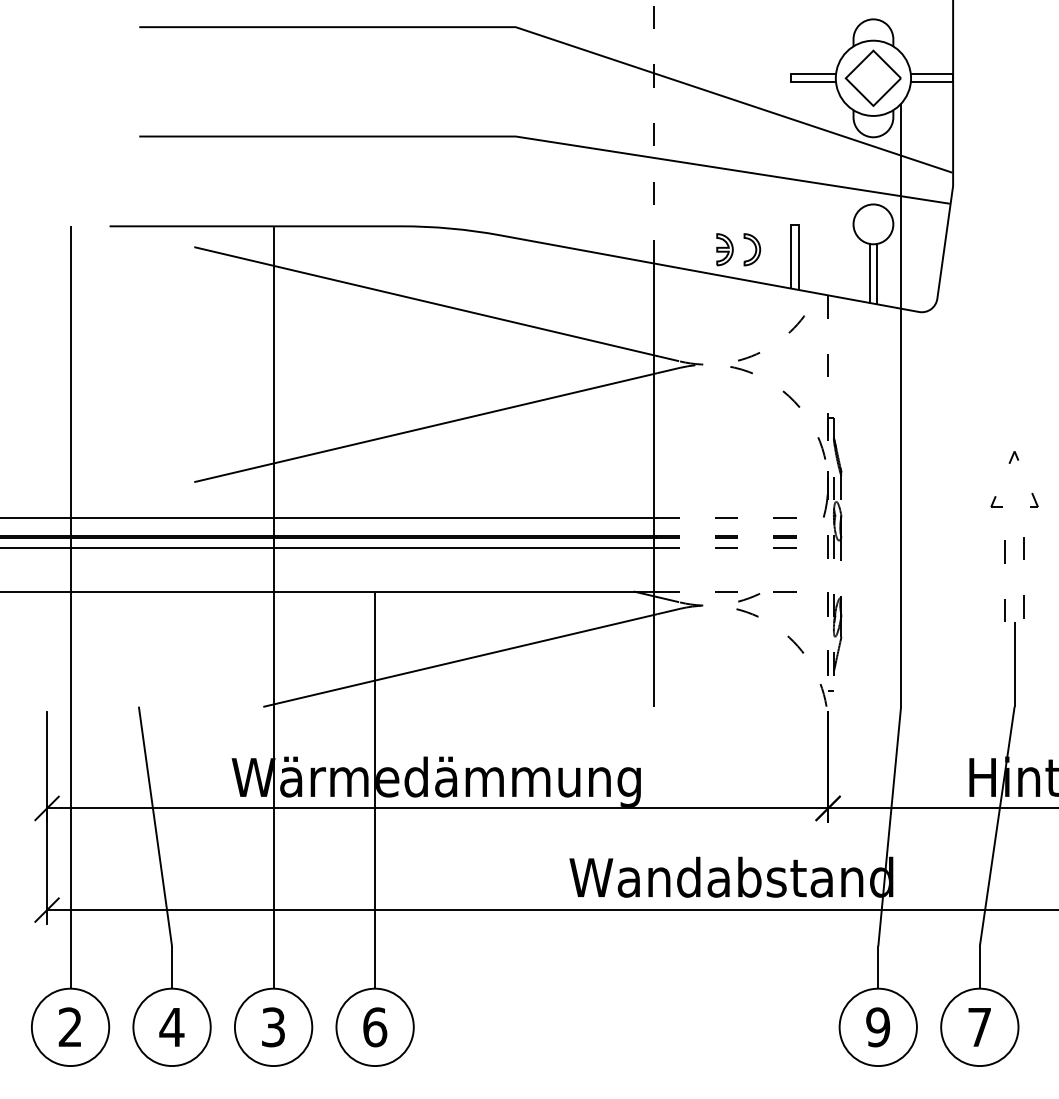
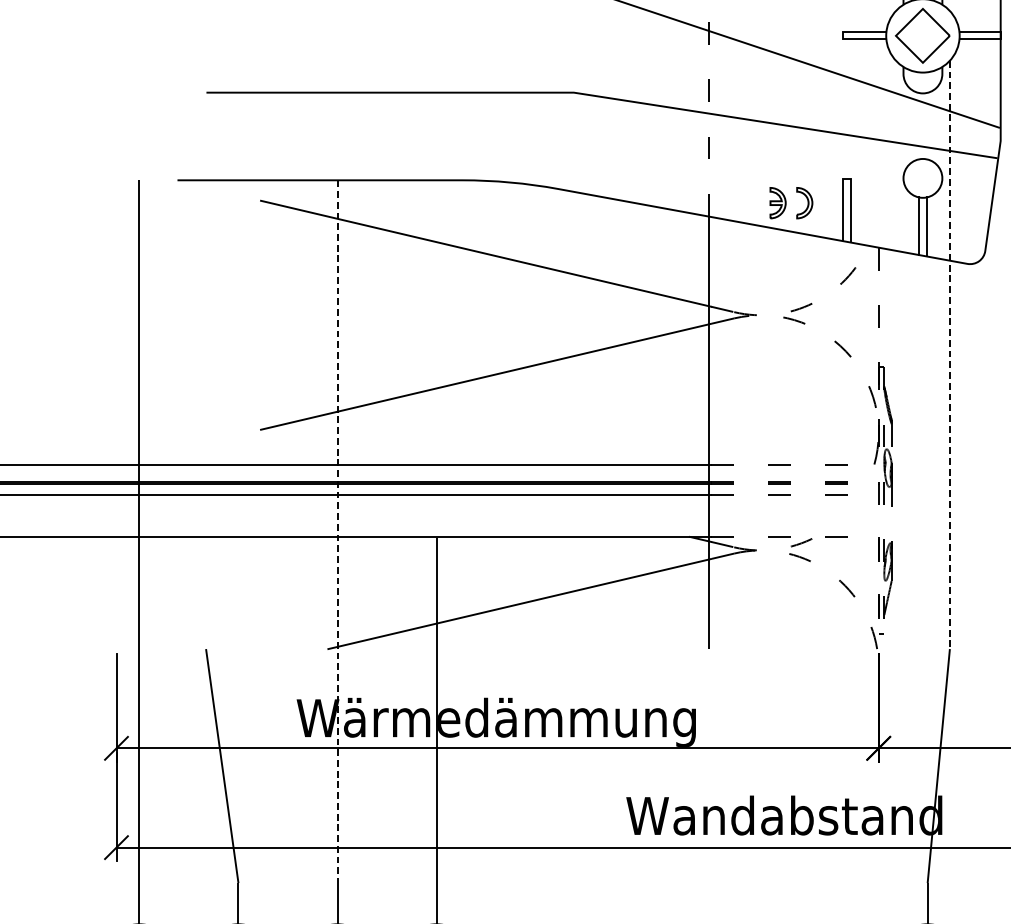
line: (901, 405) -> (950, 355), solid -> dashed
line: (273, 586) -> (337, 531), solid -> dashed

